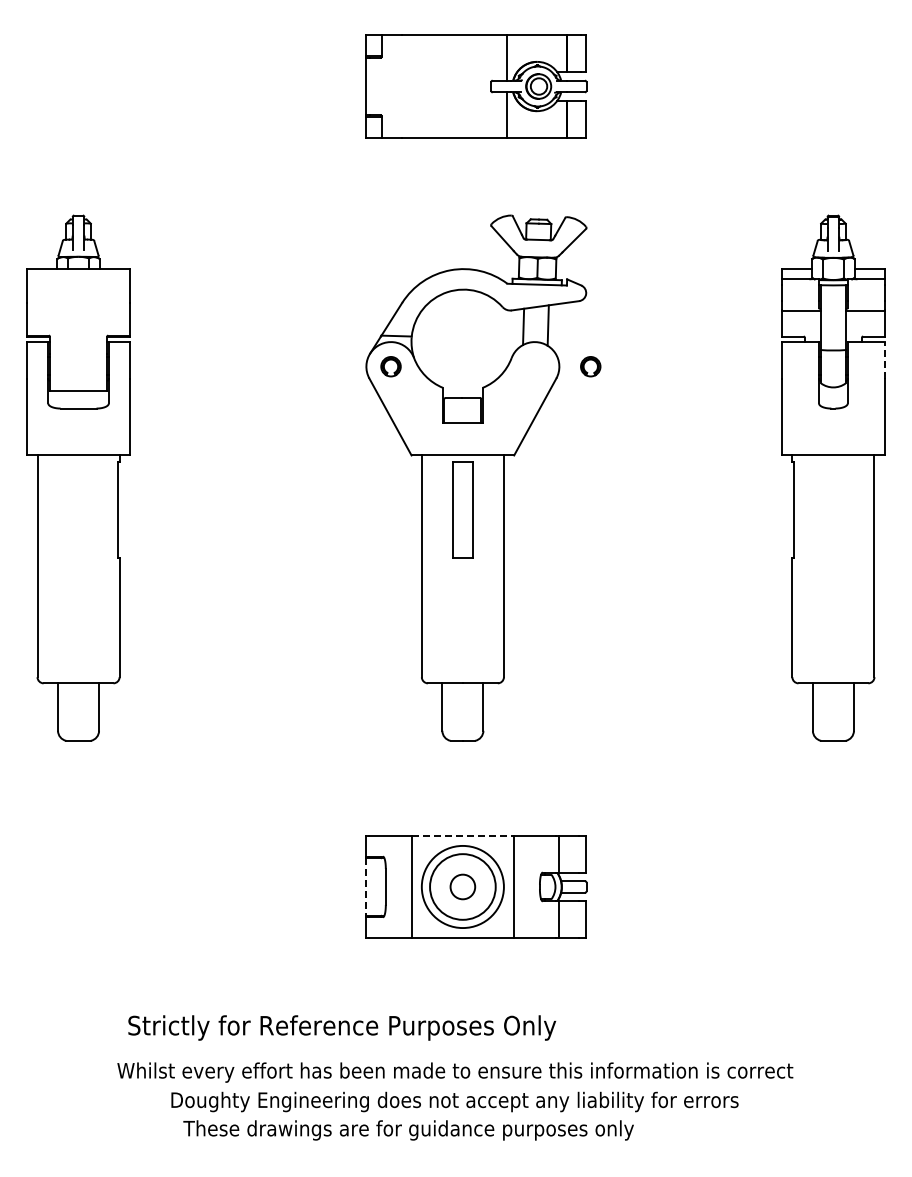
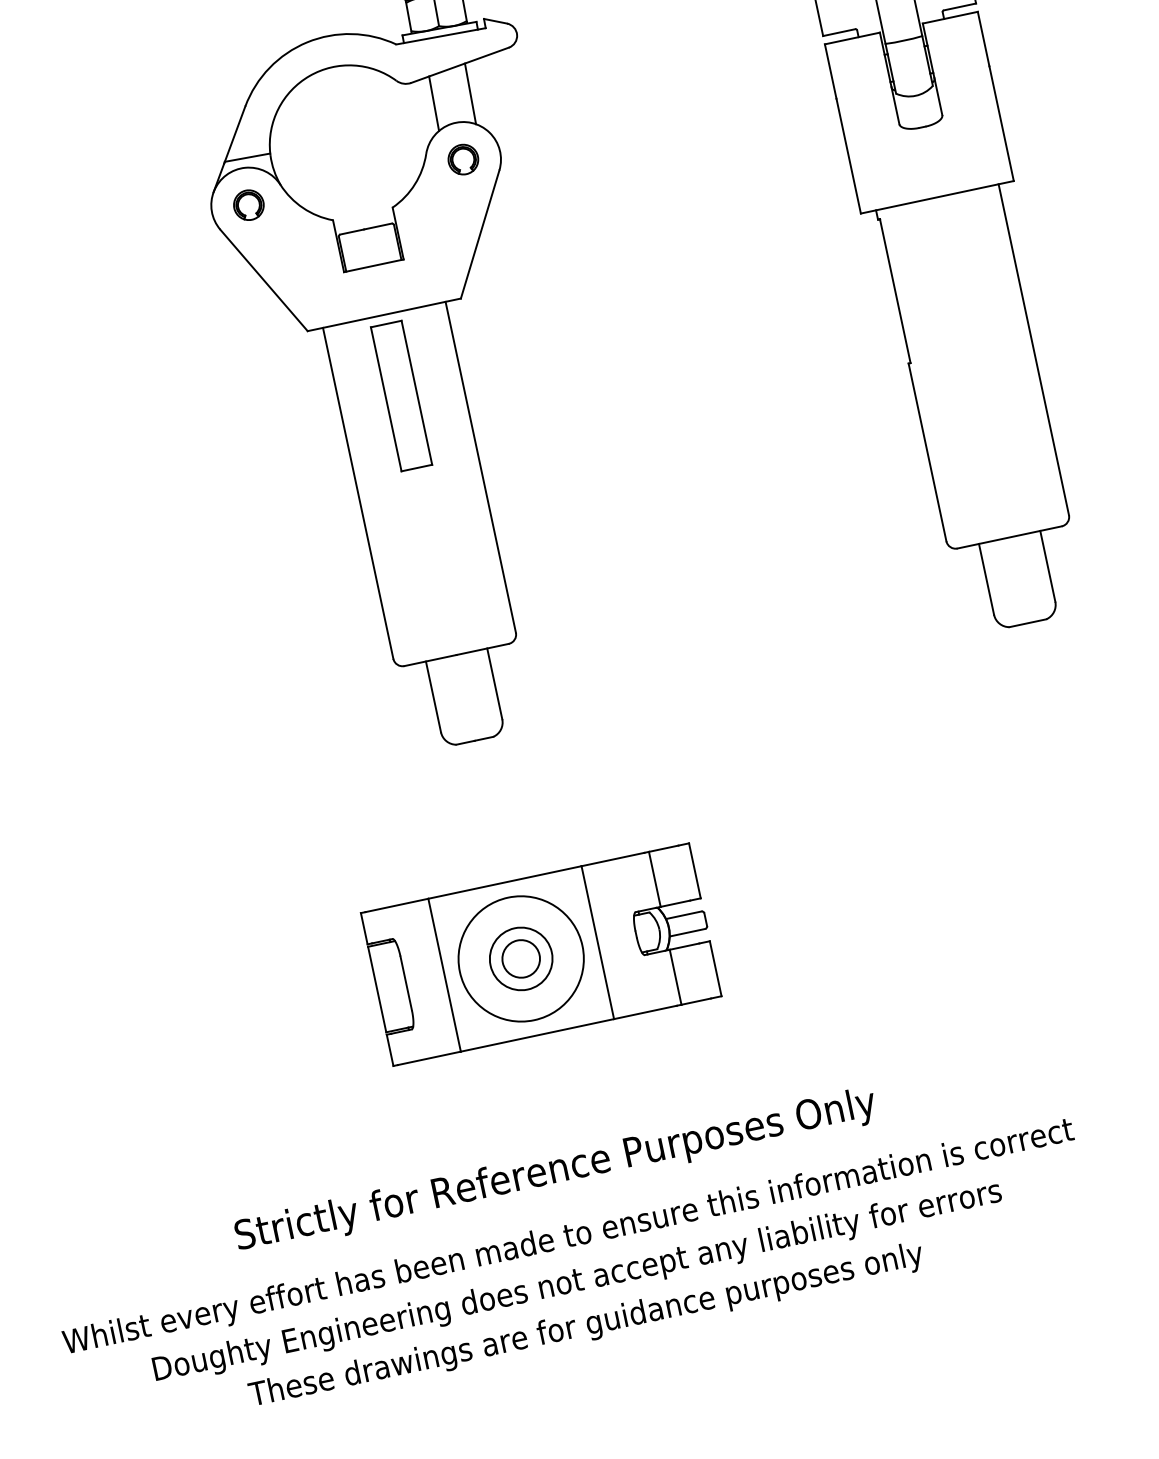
line: (884, 359) -> (983, 37), dashed -> solid
part: (590, 366) -> (462, 159), moved
line: (463, 835) -> (505, 881), dashed -> solid
line: (366, 886) -> (377, 988), dashed -> solid
circle: (462, 886) -> (520, 958), size x0.62
text: (342, 1027) -> (556, 1170), moved
text: (408, 1130) -> (586, 1326), moved

